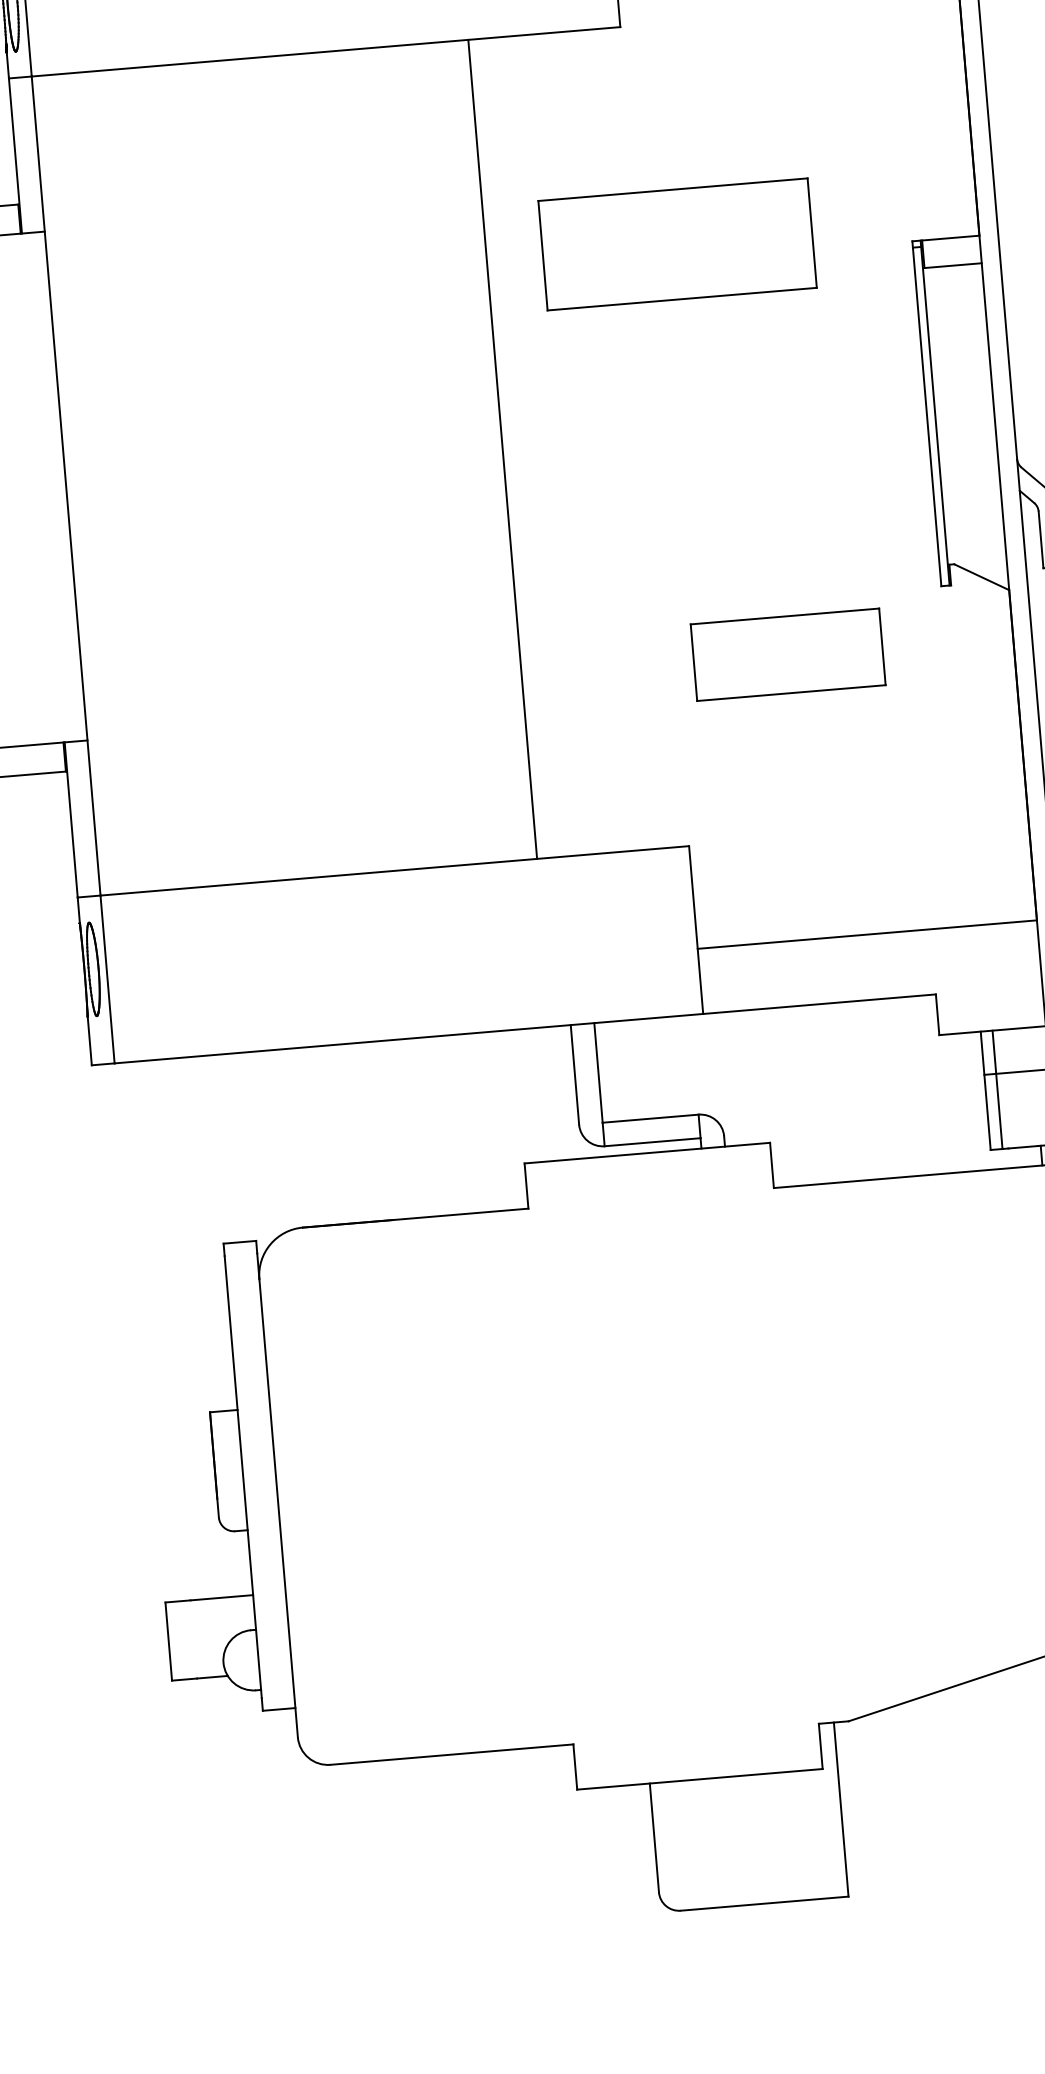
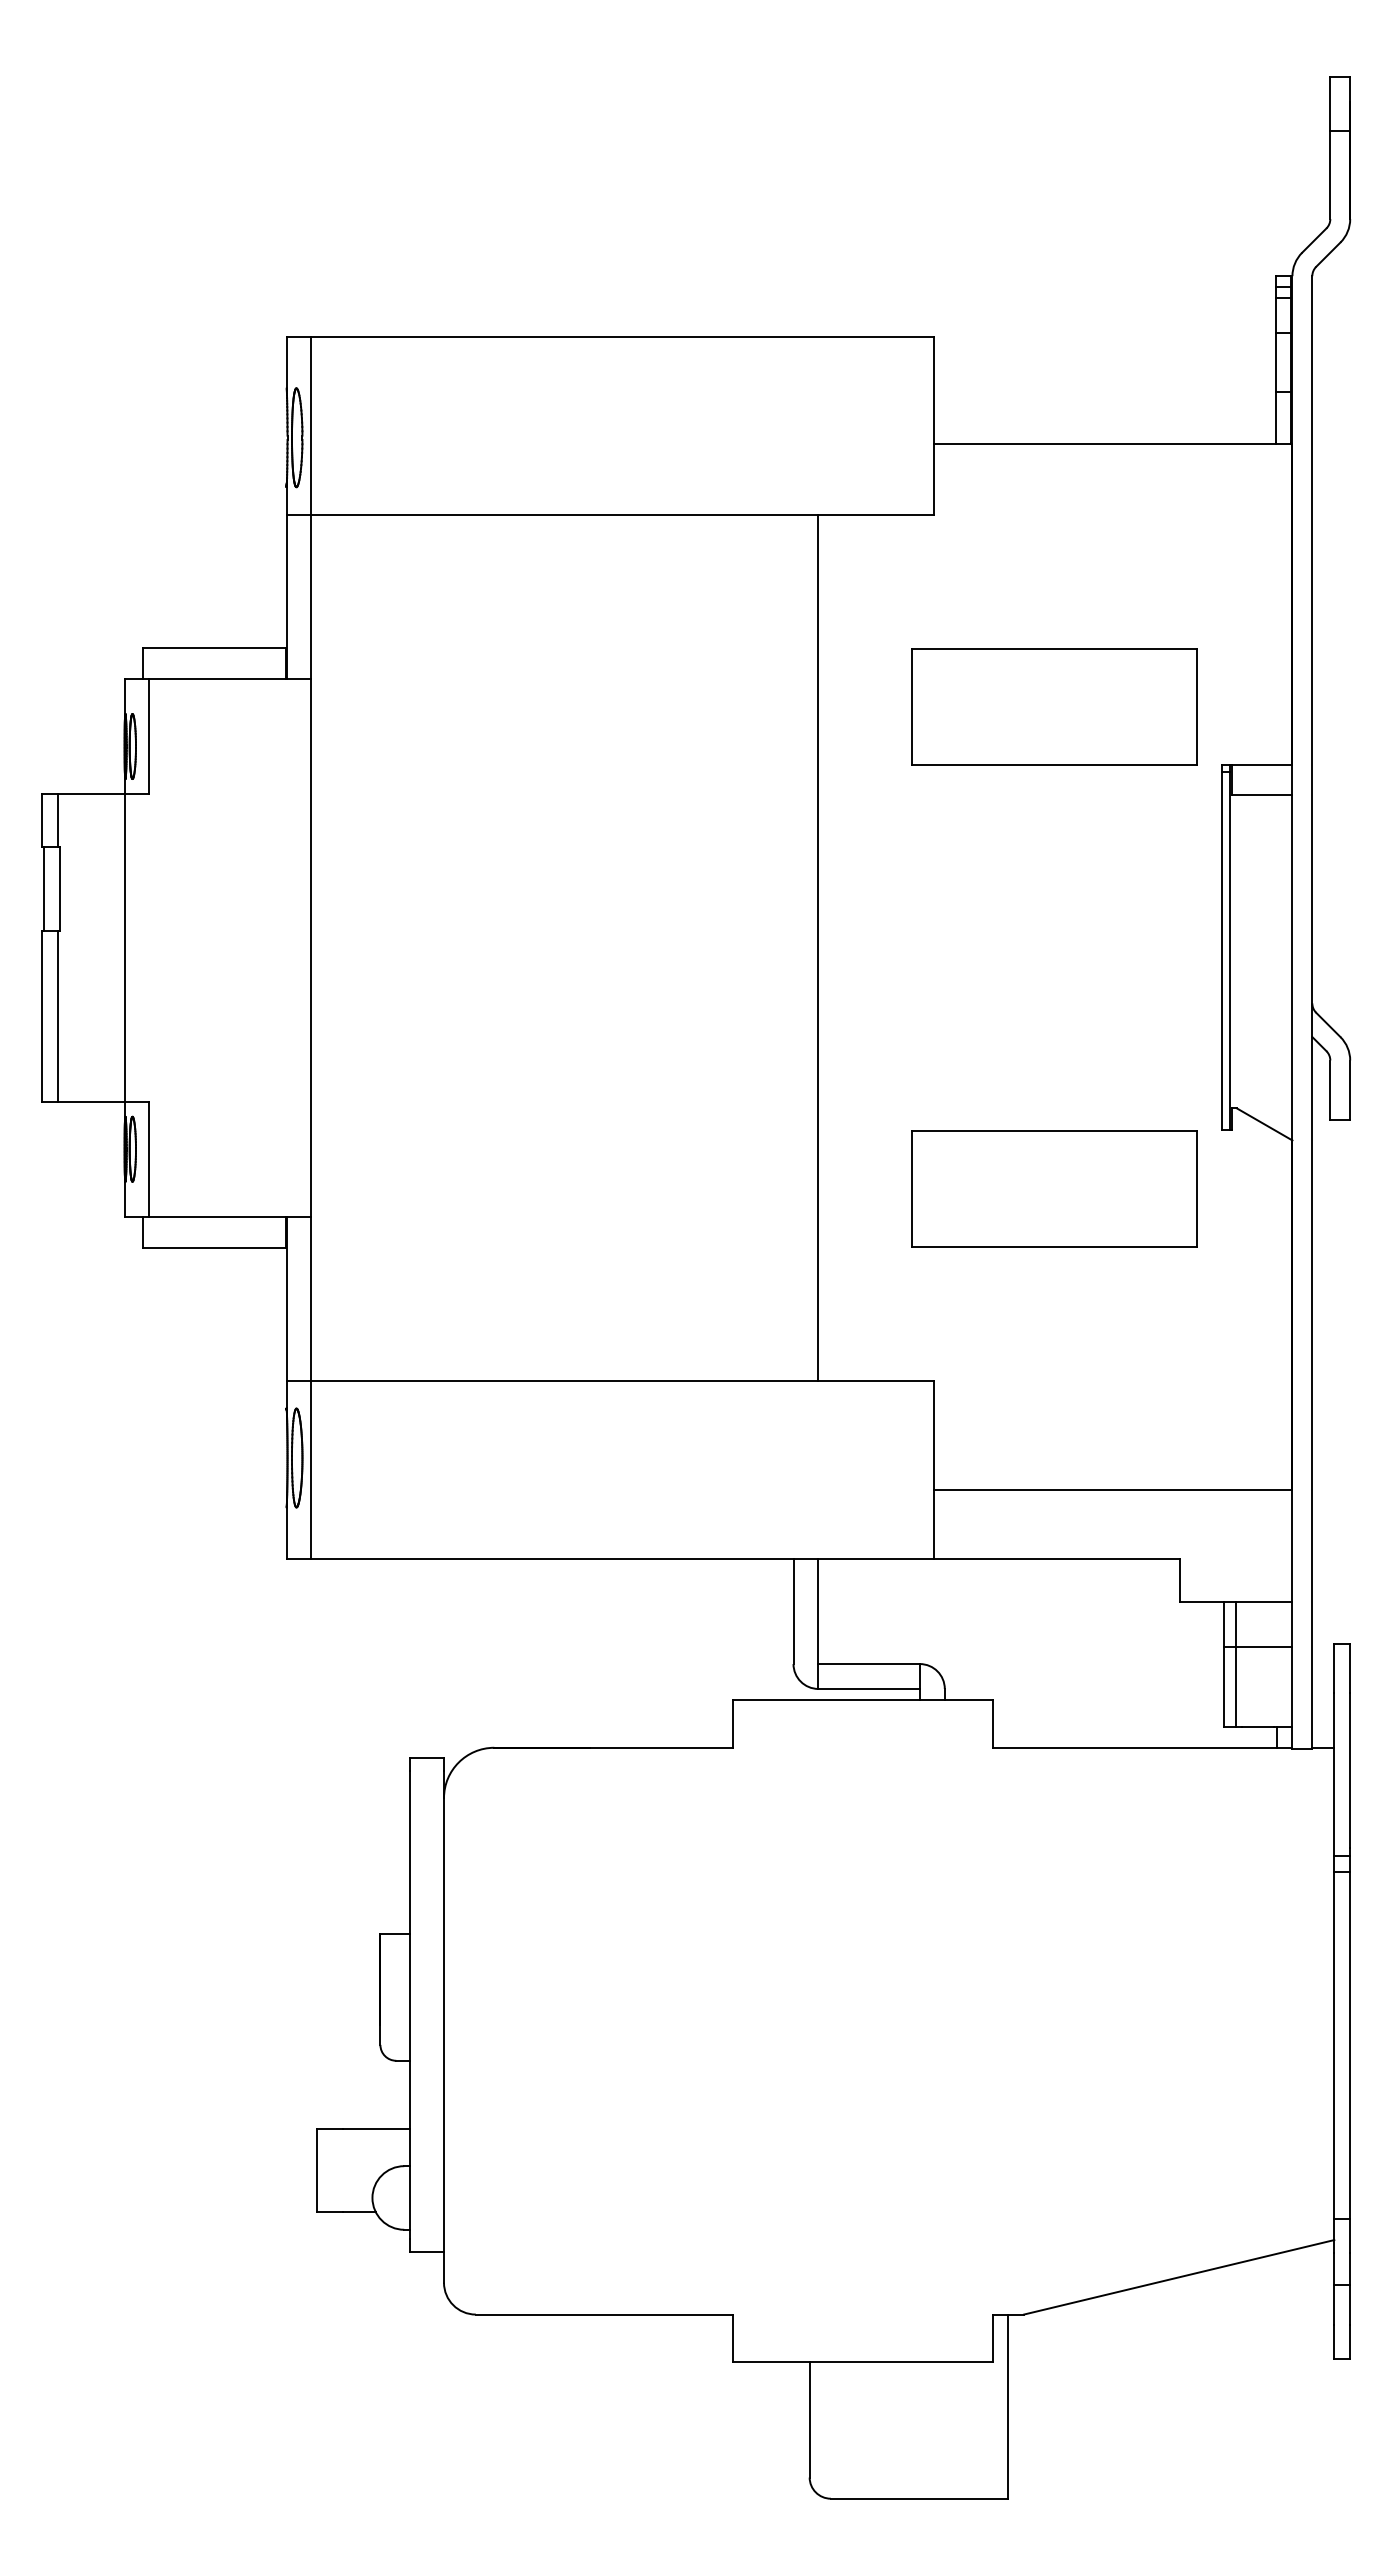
part: (677, 243) -> (1054, 706), moved
line: (502, 449) -> (817, 947), moved
part: (788, 654) -> (1054, 1188), size x1.43

